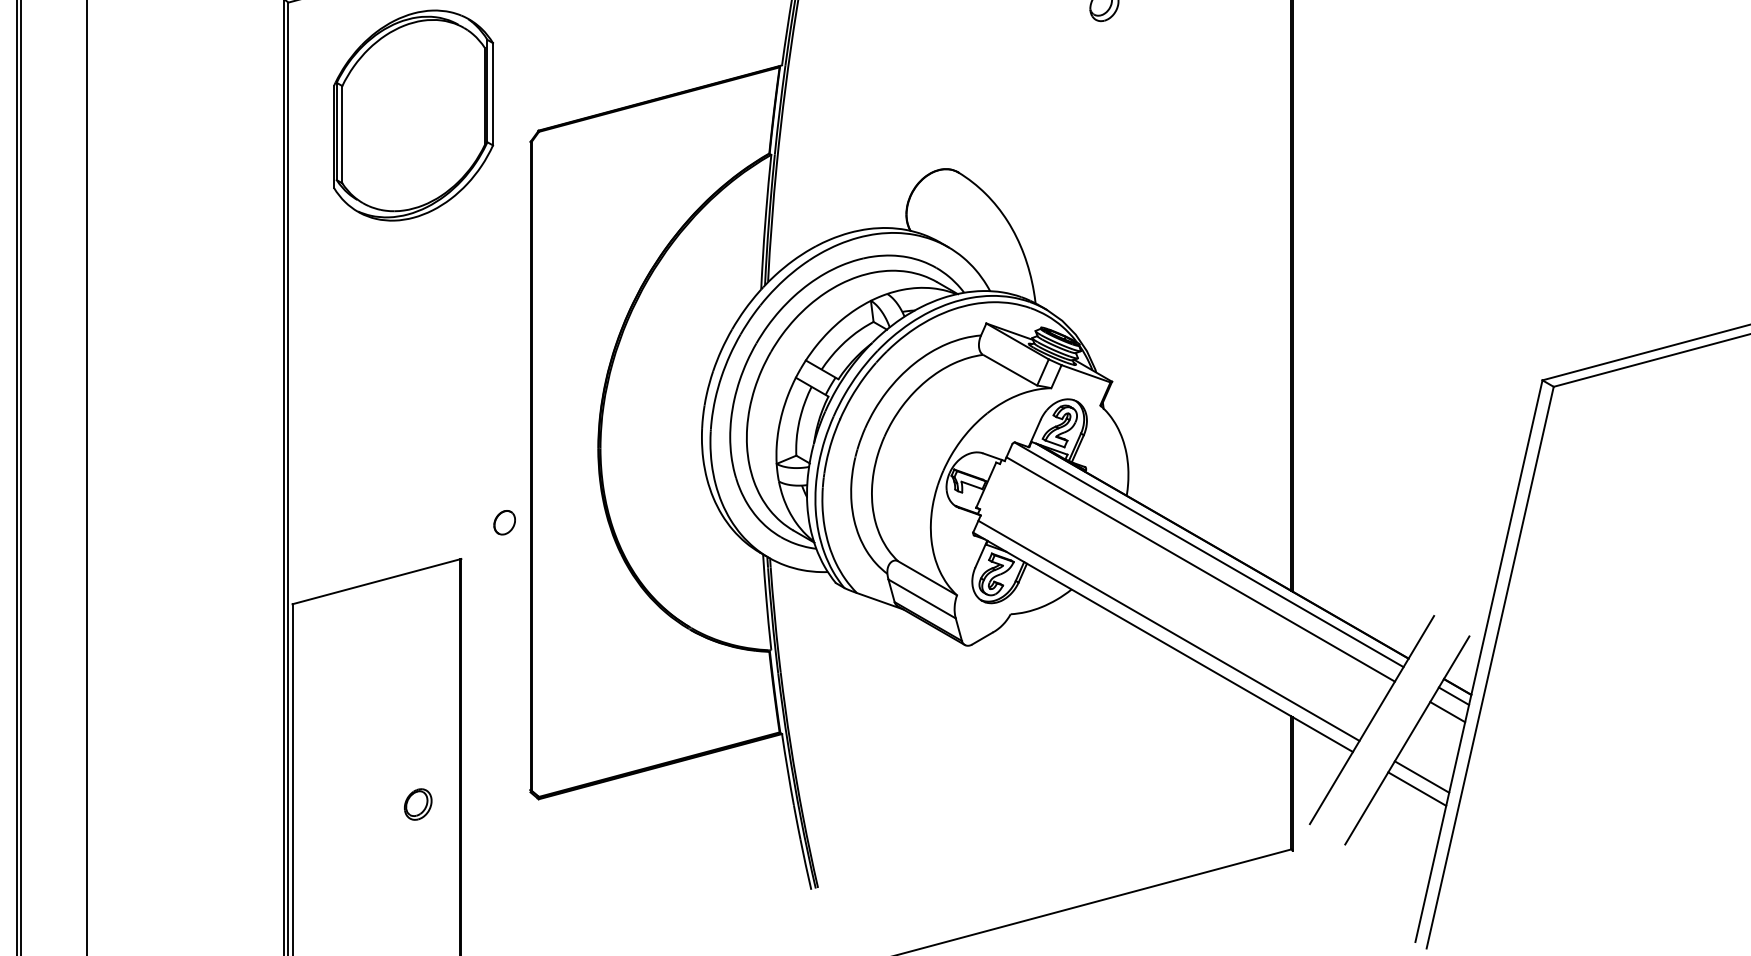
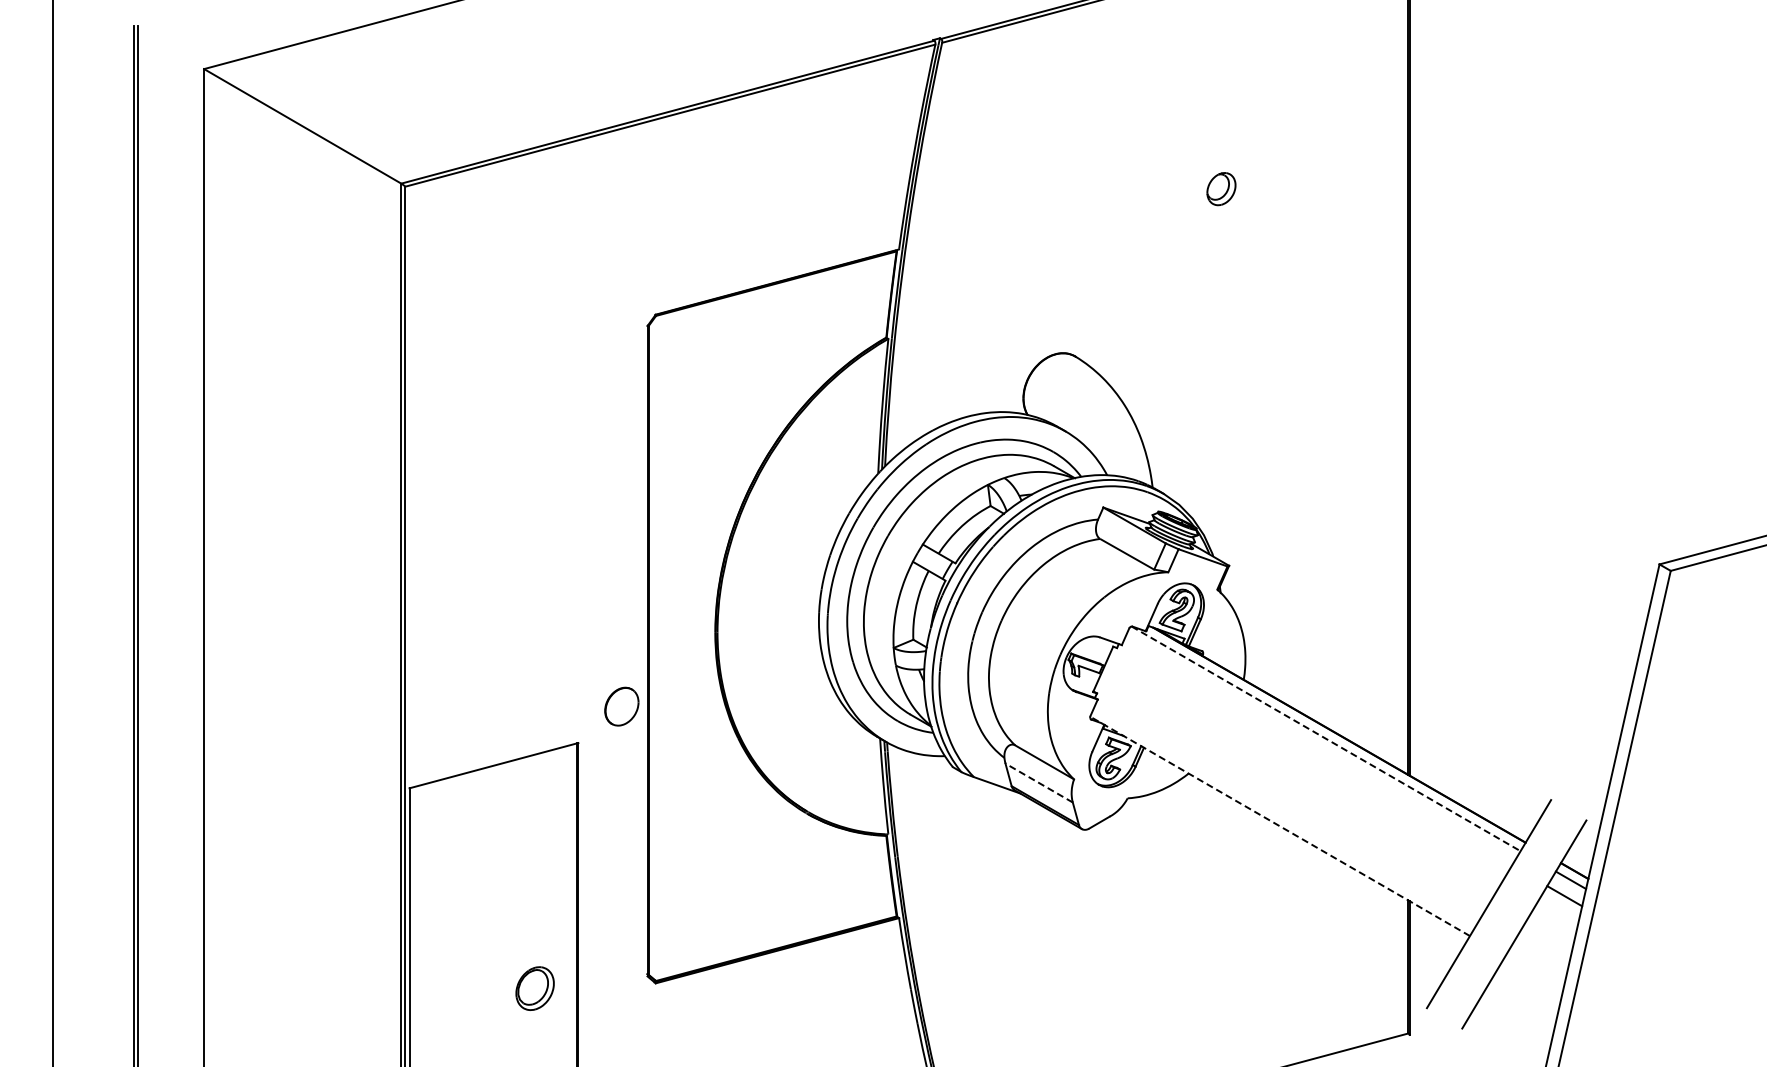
part: (413, 115) -> (530, 299), removed
part: (504, 522) -> (621, 706), size x1.6
line: (1209, 554) -> (1326, 738), solid -> dashed
line: (1200, 569) -> (1317, 753), removed
line: (922, 599) -> (1039, 783), solid -> dashed
line: (1168, 630) -> (1285, 814), removed
line: (1162, 642) -> (1279, 826), solid -> dashed
line: (1421, 776) -> (1538, 960), removed
line: (1417, 788) -> (1534, 972), removed
part: (418, 804) -> (535, 988), size x1.4

